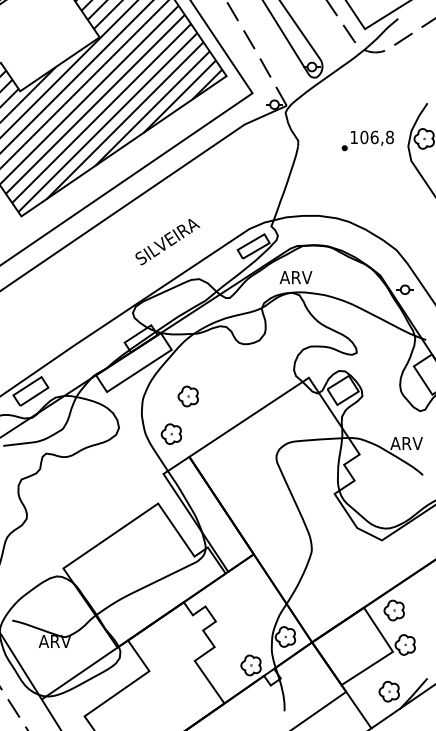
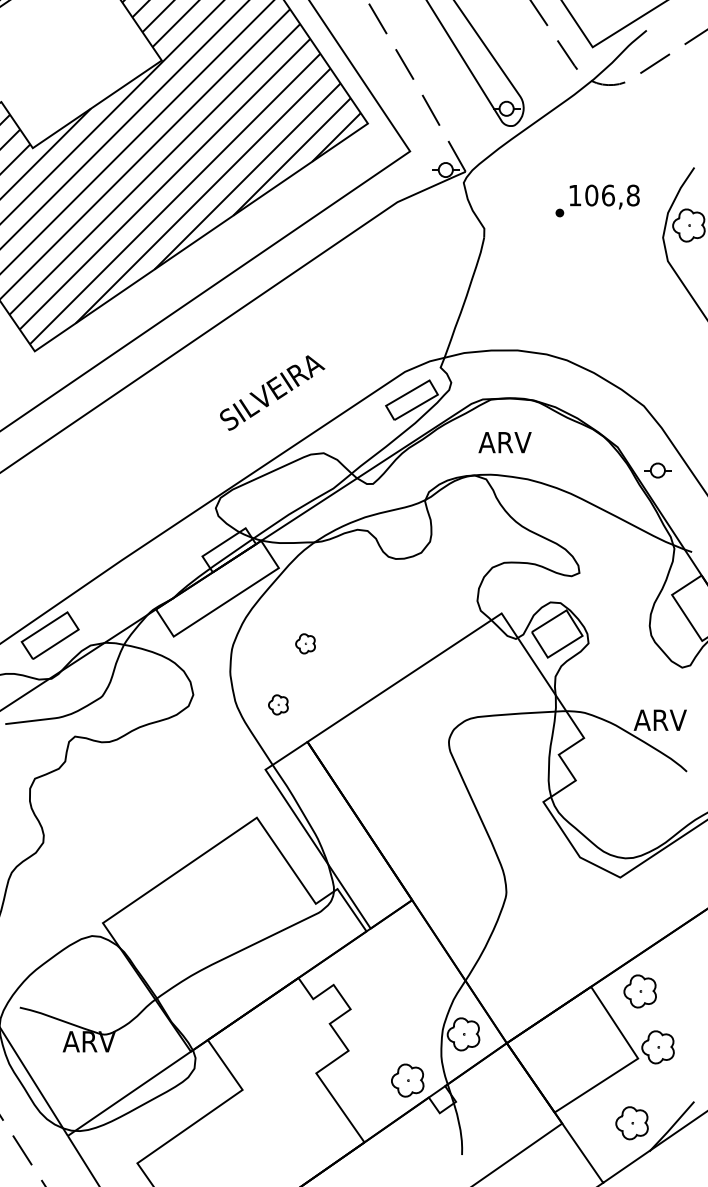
part: (367, 140) -> (596, 200), moved
text: (295, 277) -> (504, 442), moved
part: (187, 396) -> (304, 643), size x0.6
part: (171, 433) -> (278, 703), size x0.6

